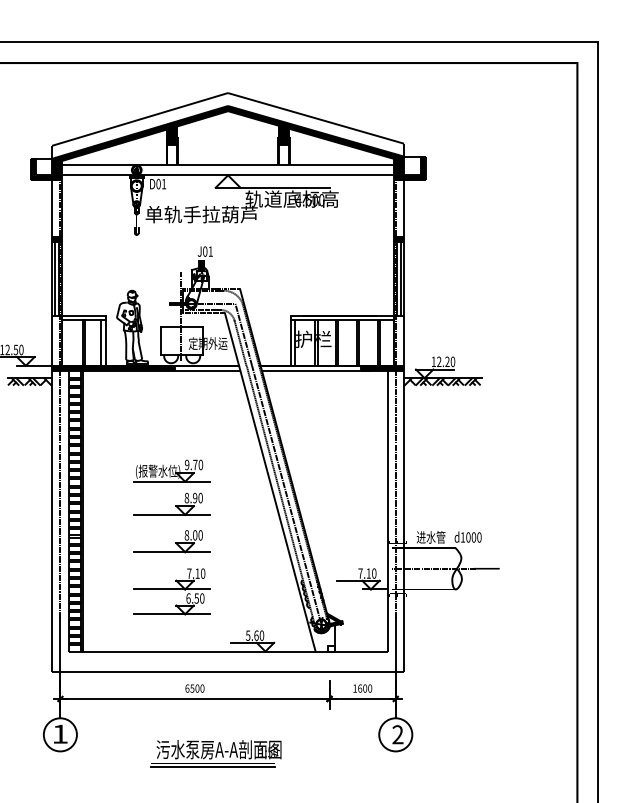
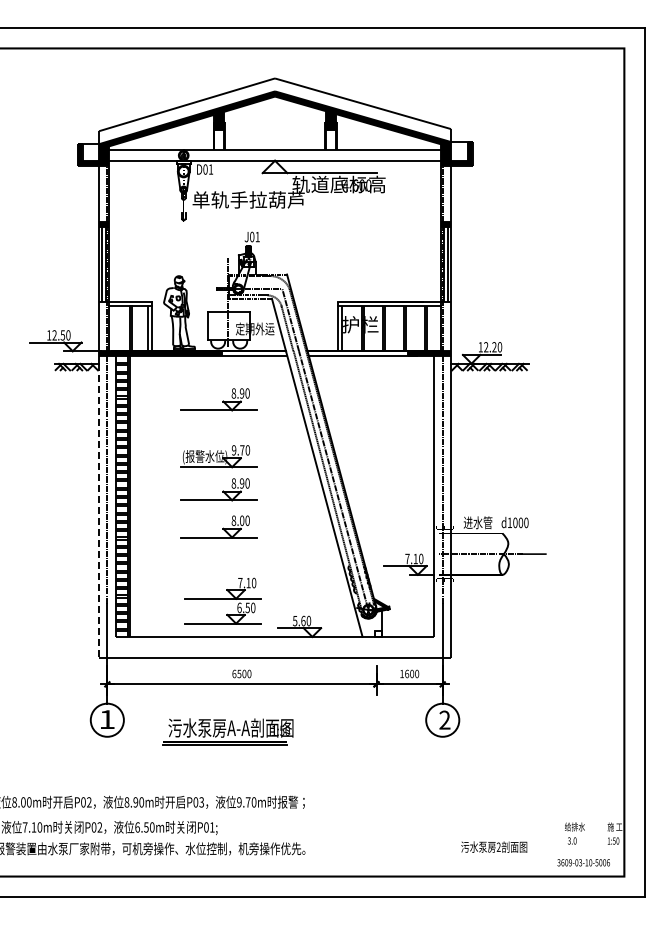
part: (171, 414) -> (218, 399), added
line: (52, 525) -> (99, 510), solid -> dashed
part: (171, 591) -> (222, 600), moved
part: (215, 753) -> (227, 731), moved

